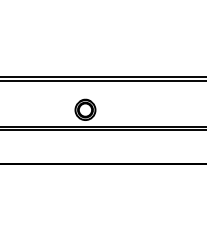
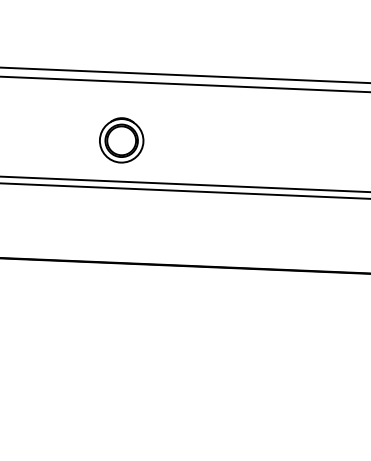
part: (85, 109) -> (121, 139), moved

